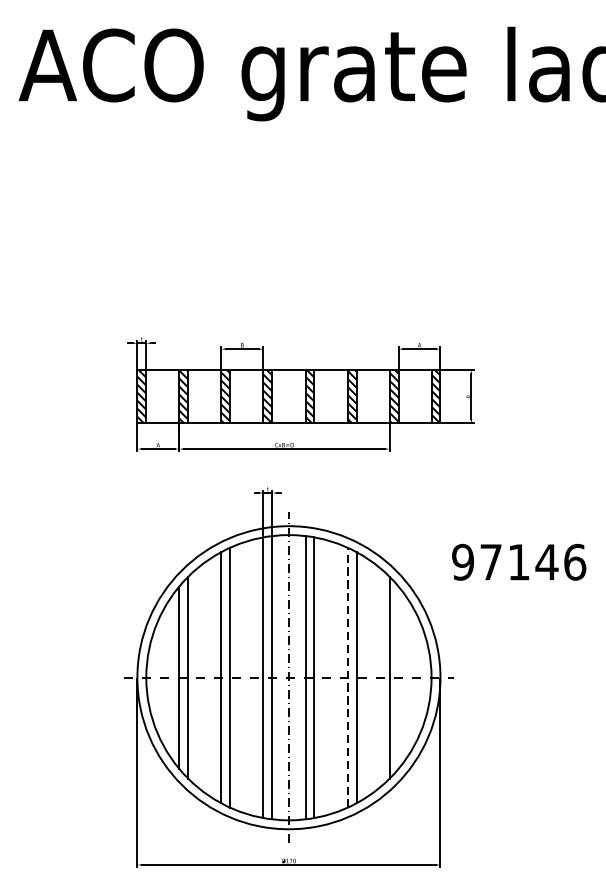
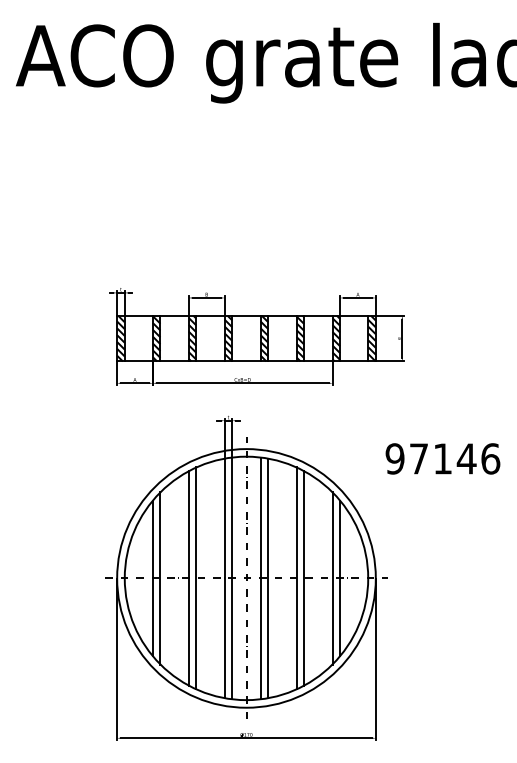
text: (518, 561) -> (442, 458), moved
line: (347, 677) -> (296, 578), dashed -> solid
line: (399, 677) -> (340, 578), added

